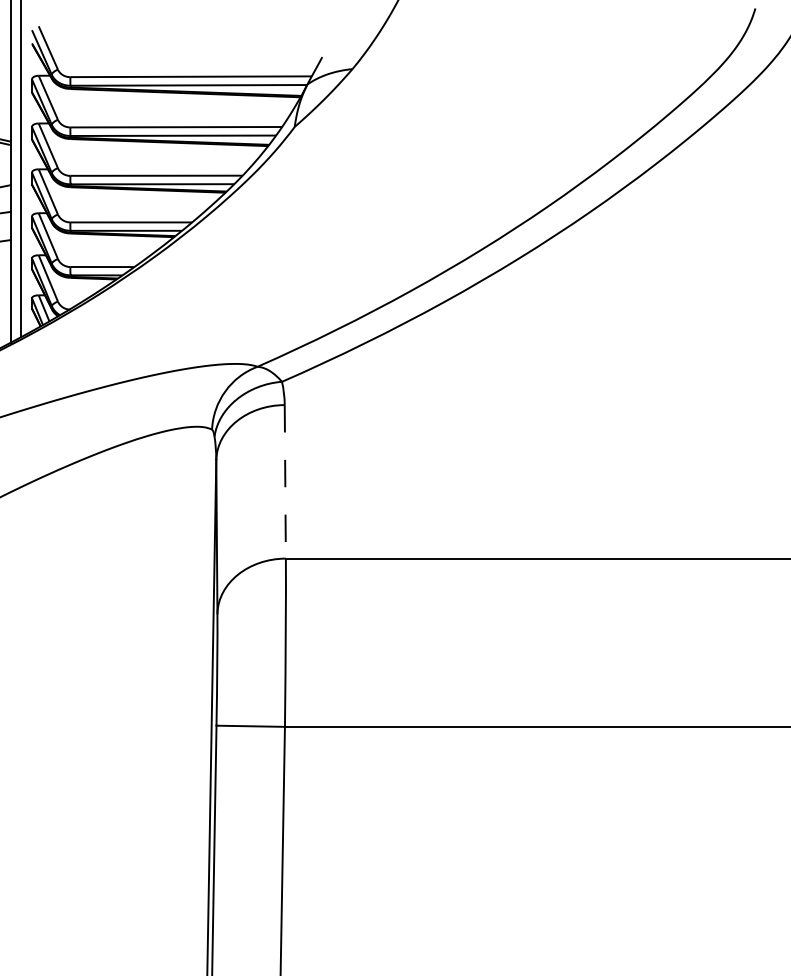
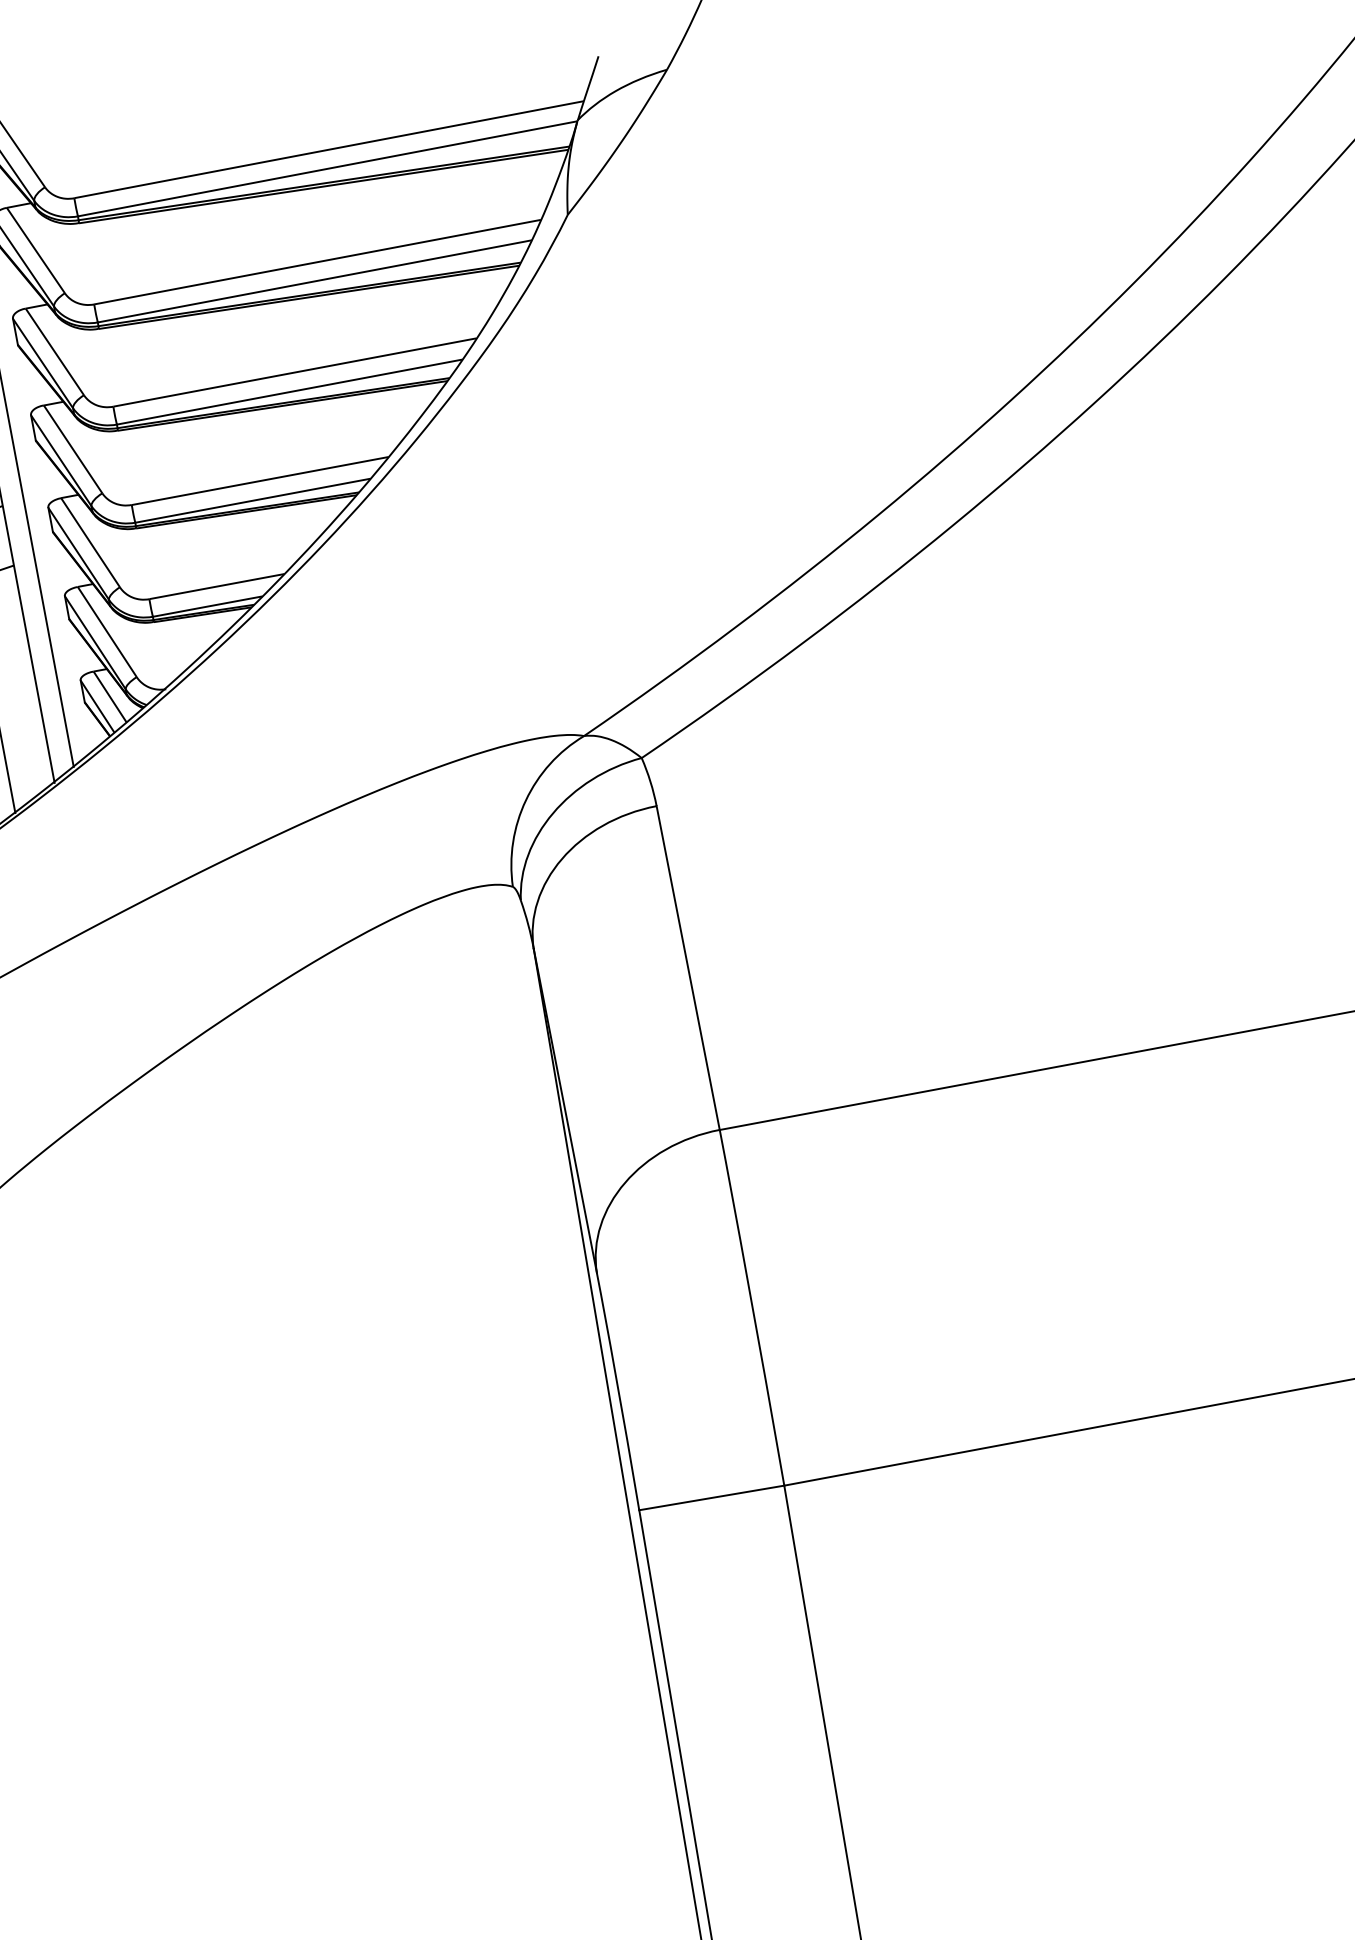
line: (285, 481) -> (688, 967), dashed -> solid

